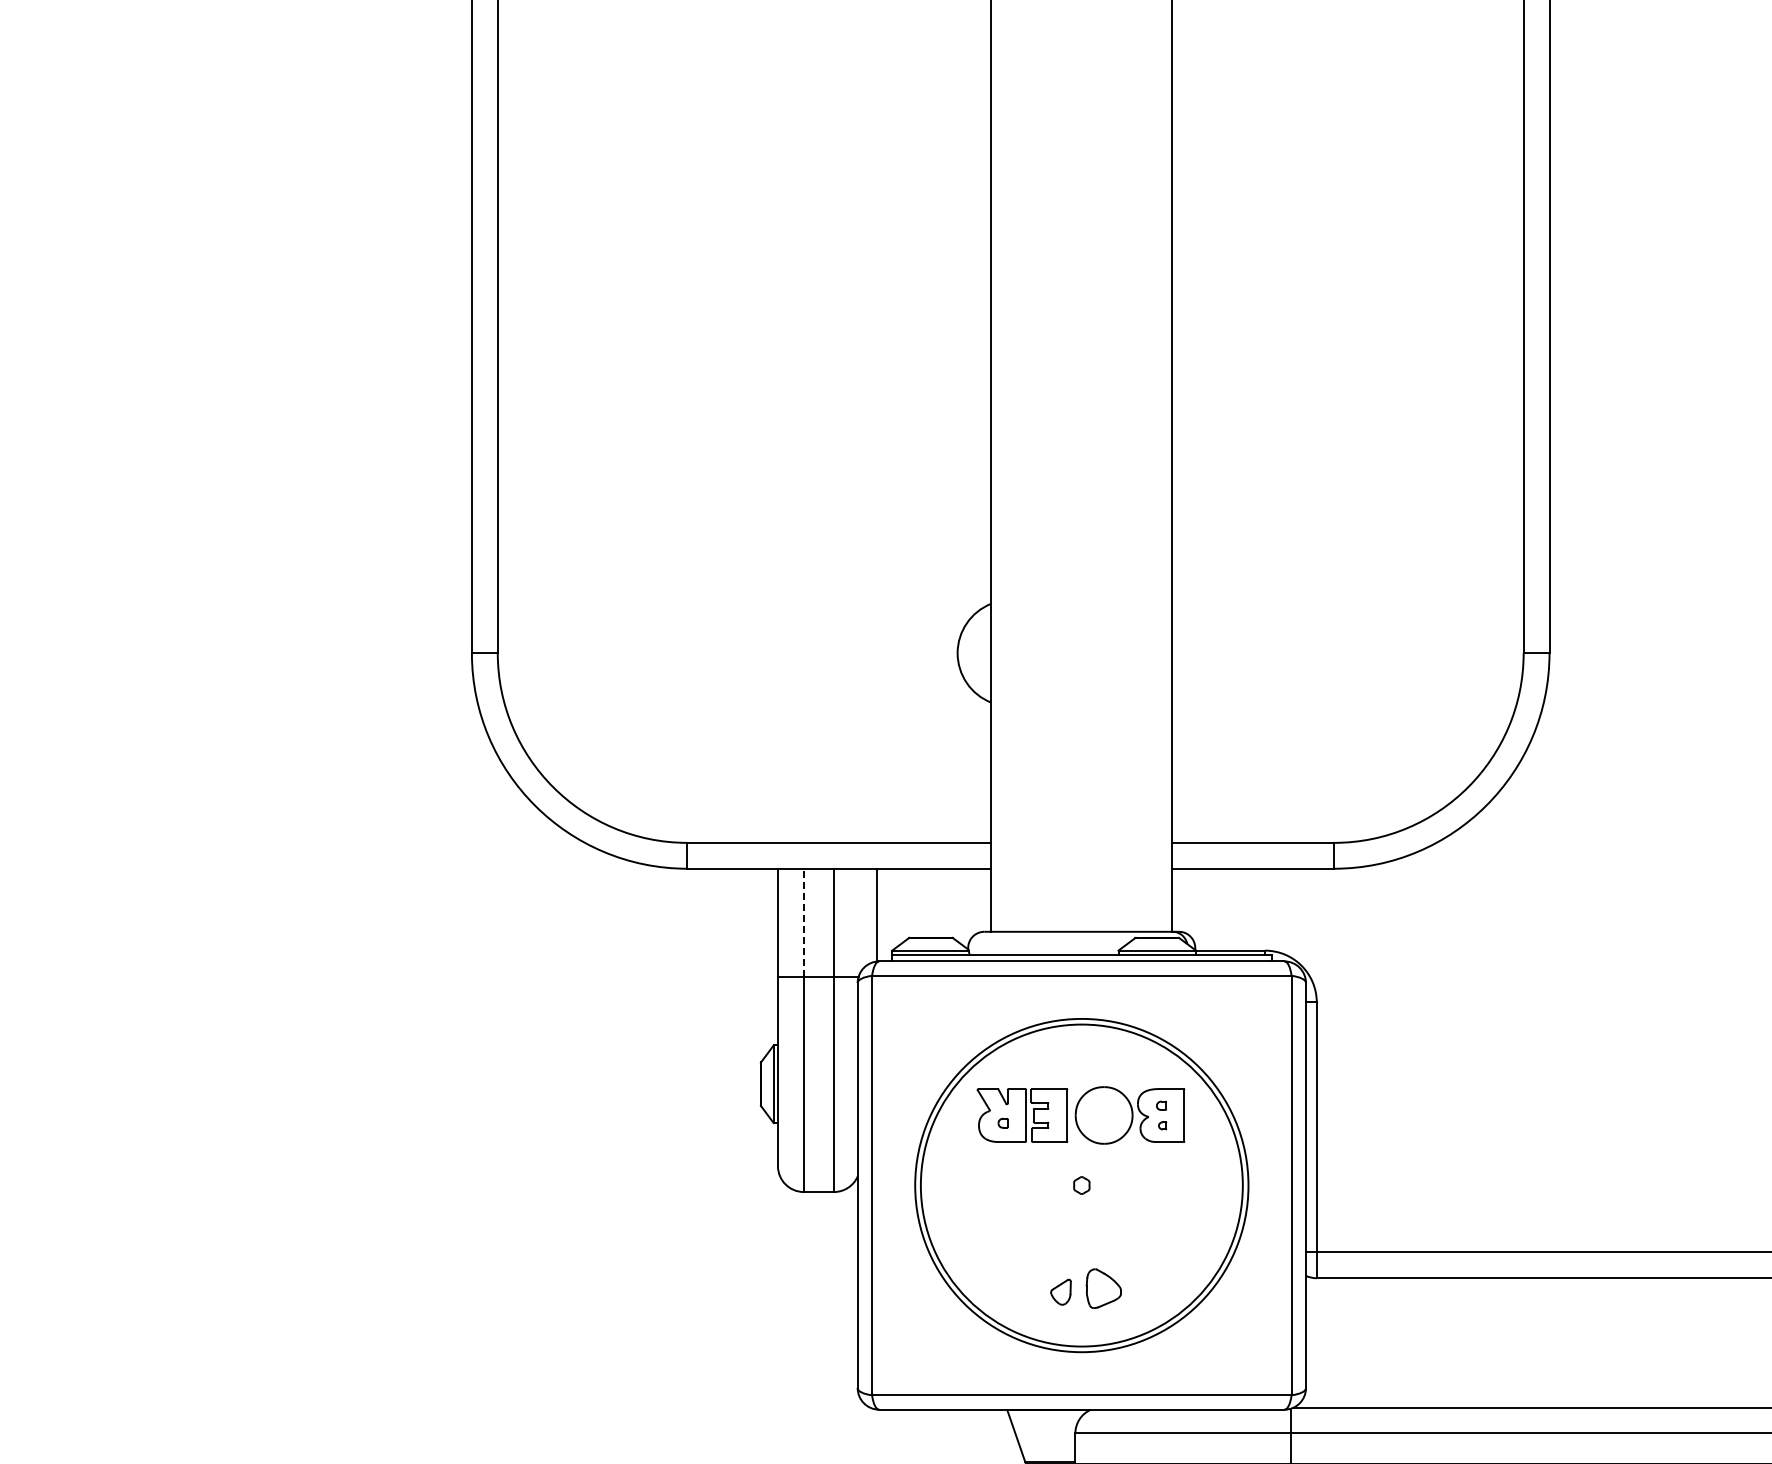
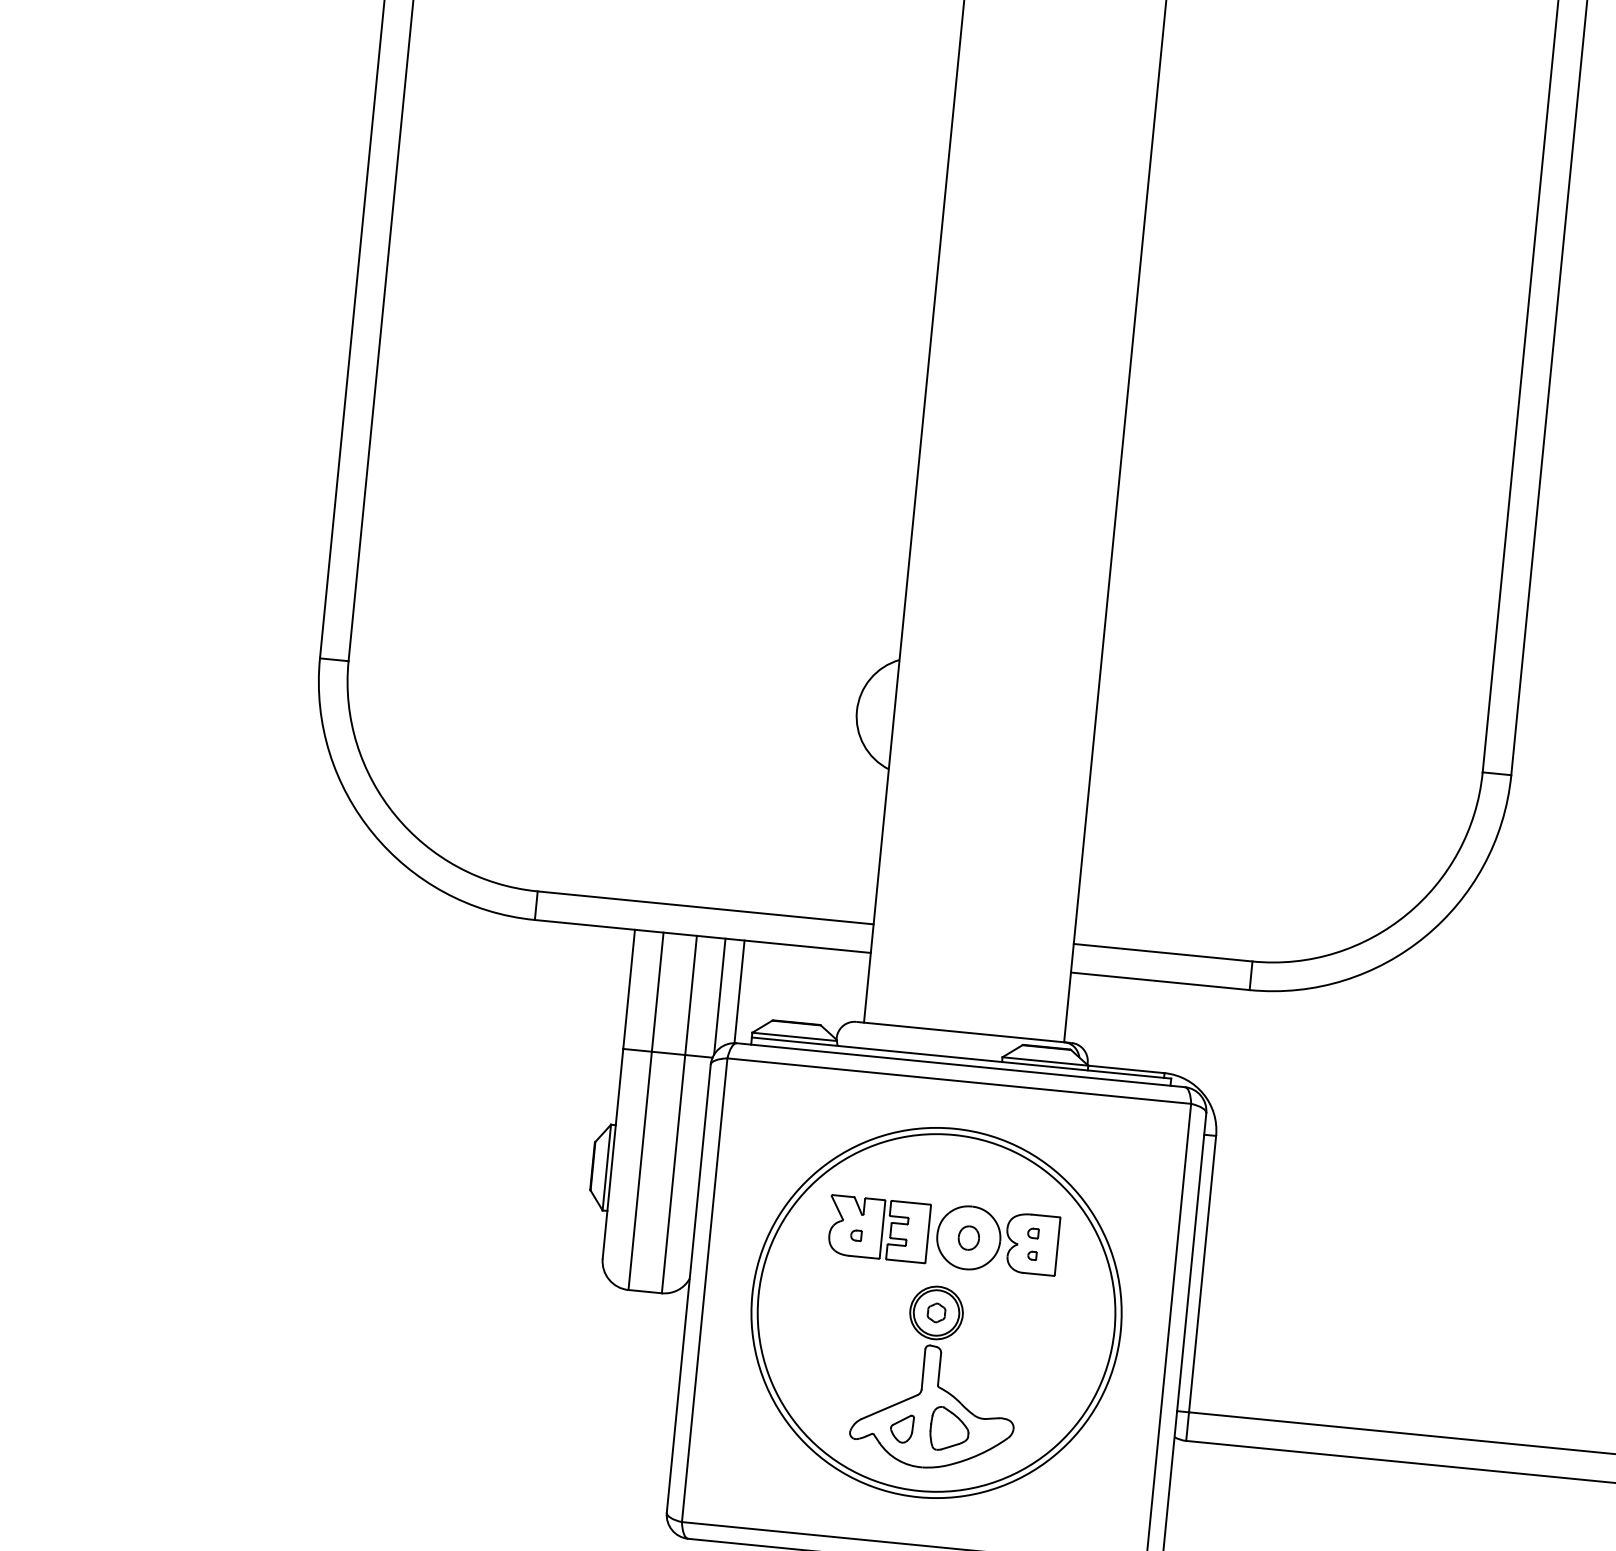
line: (859, 920) -> (719, 995), added
line: (803, 922) -> (657, 992), dashed -> solid
part: (1104, 1115) -> (969, 1237), added
part: (1087, 1243) -> (936, 1377), added

